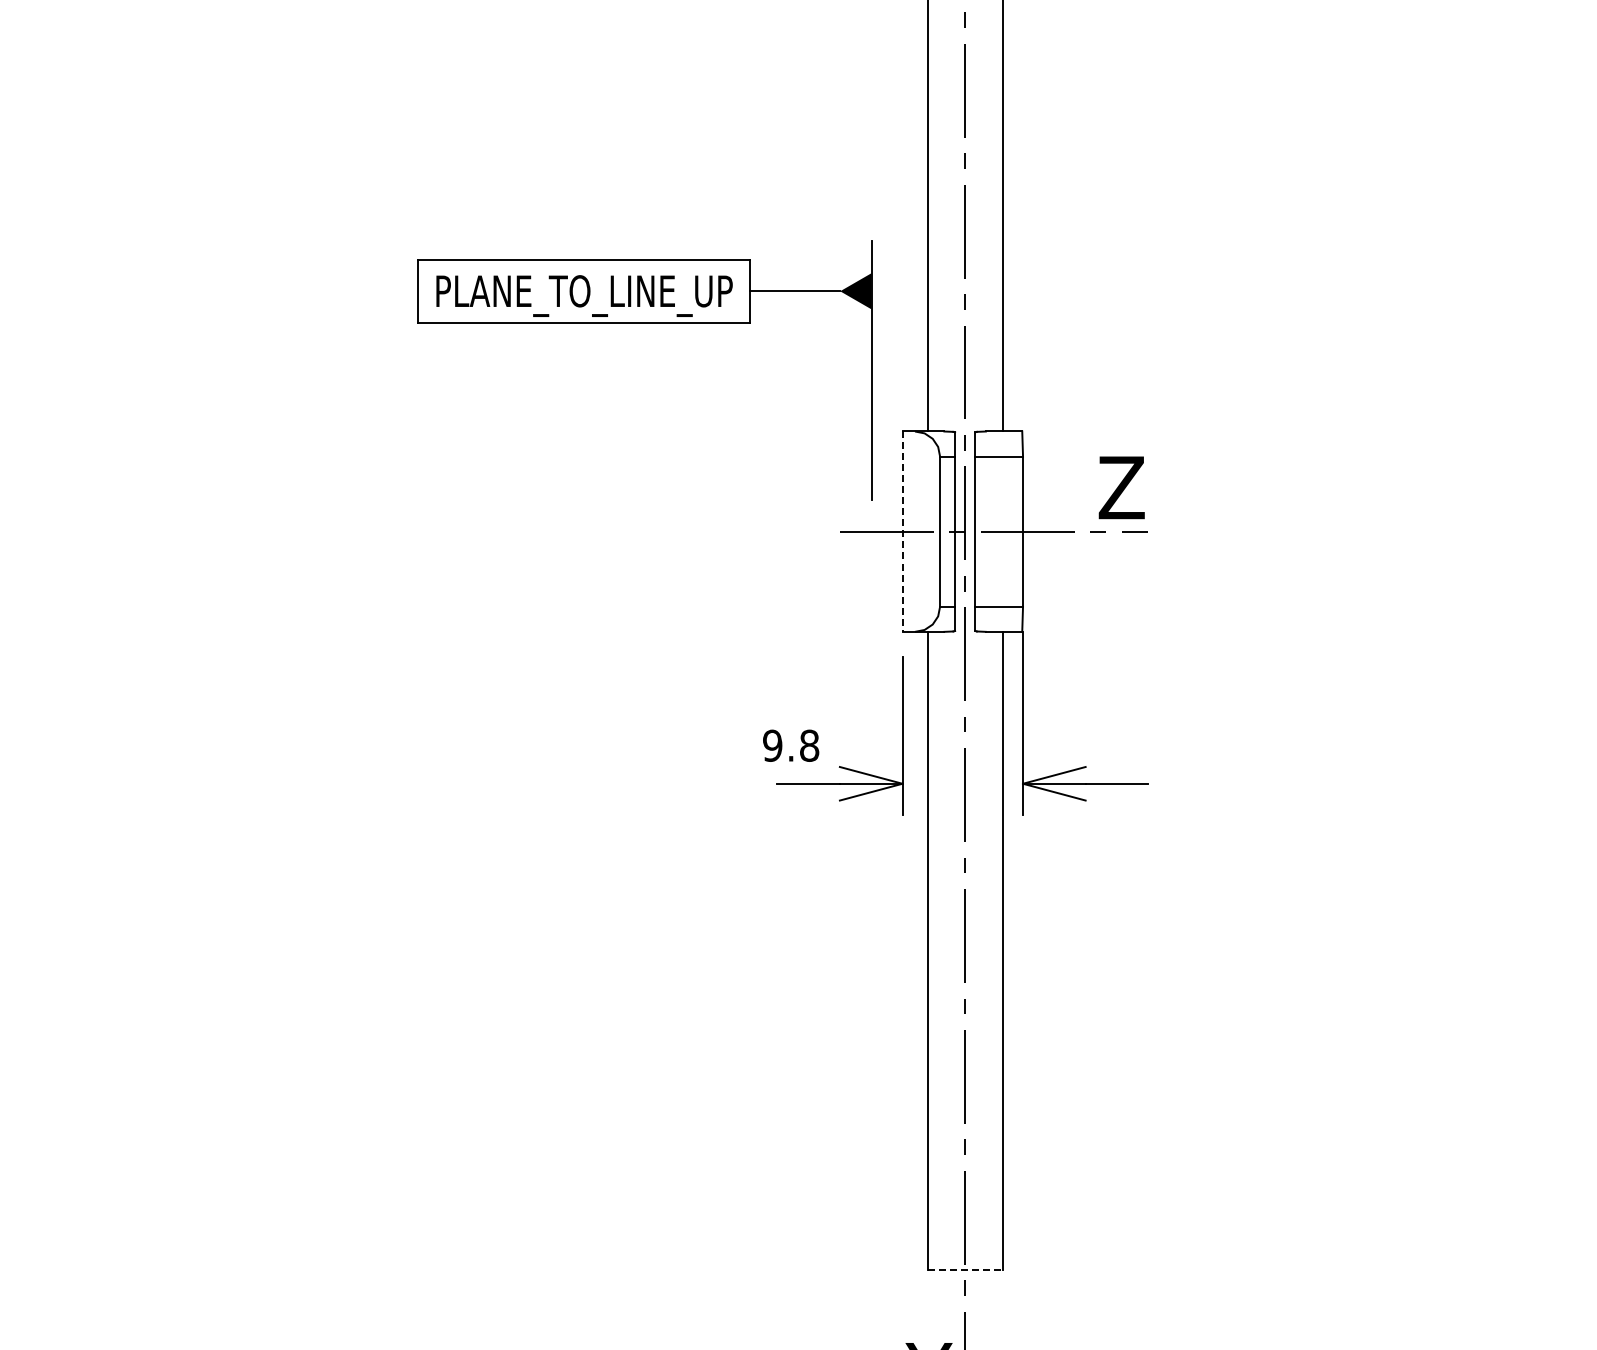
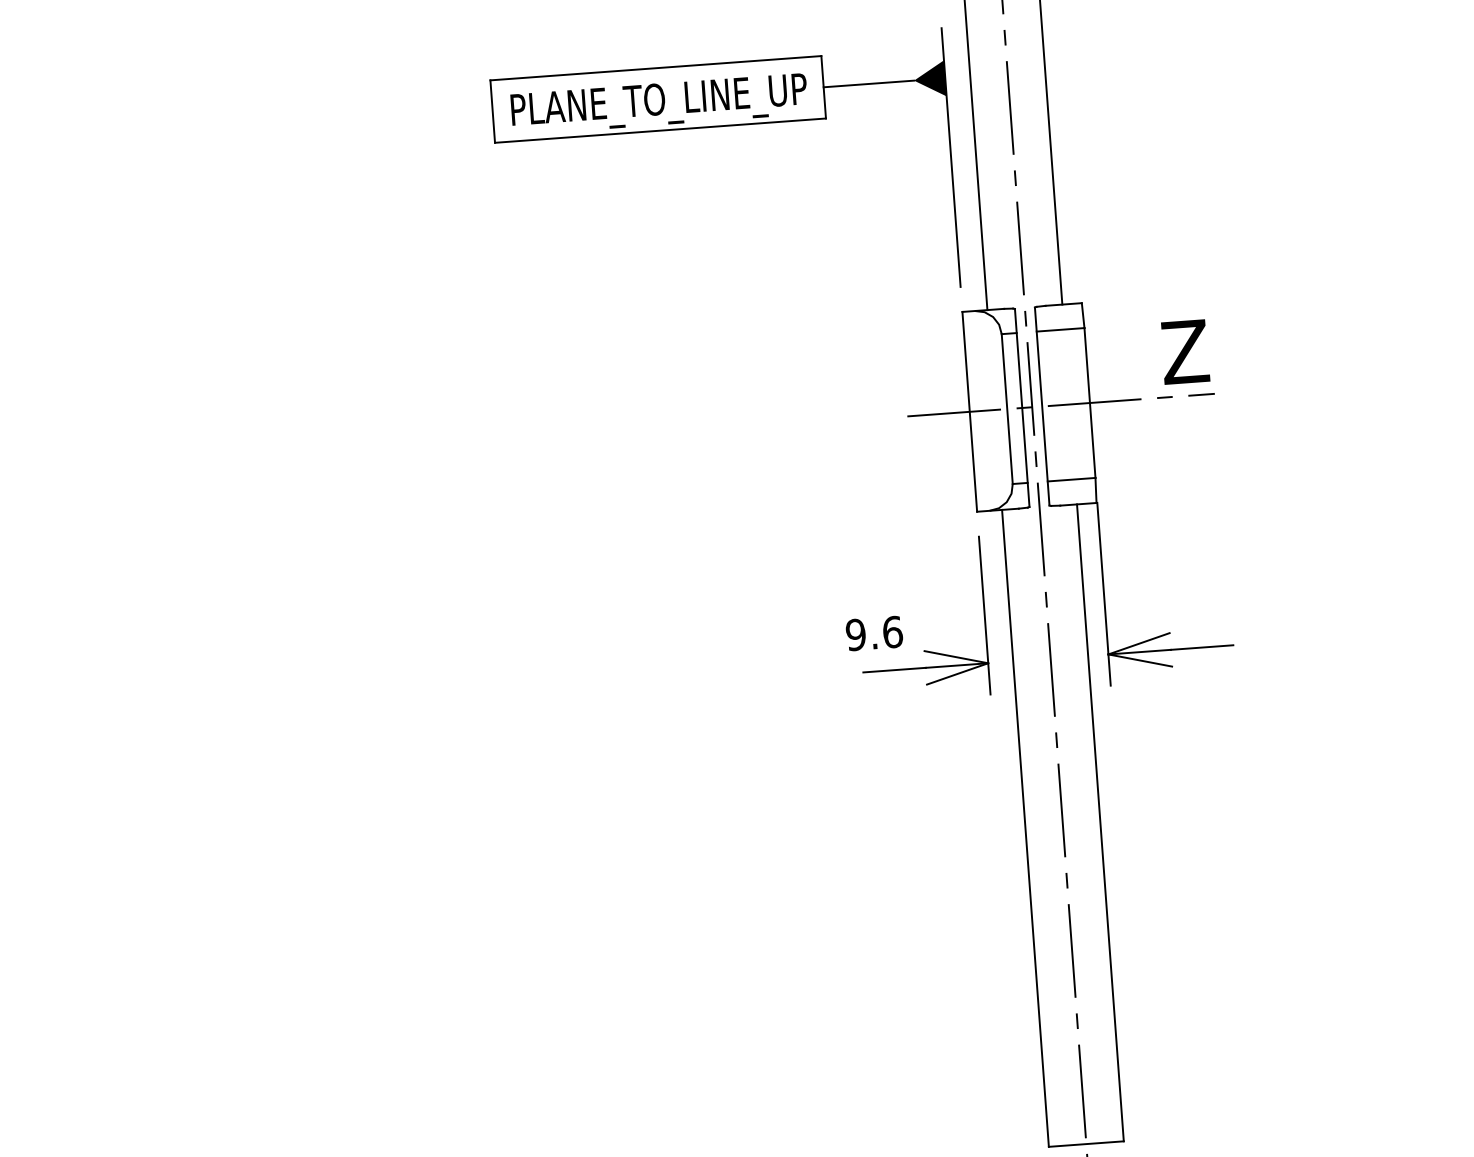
part: (644, 323) -> (721, 127), moved
line: (902, 532) -> (969, 412), dashed -> solid
text: (809, 745) -> (892, 631), 9.8 -> 9.6
line: (965, 1270) -> (1086, 1144), dashed -> solid

